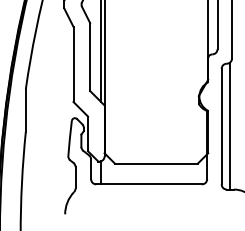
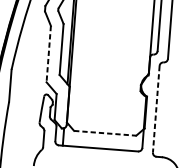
line: (73, 64) -> (48, 54), solid -> dashed
line: (229, 125) -> (162, 108), removed
line: (221, 126) -> (156, 109), solid -> dashed
line: (156, 163) -> (105, 133), solid -> dashed

